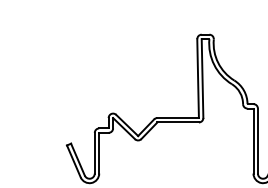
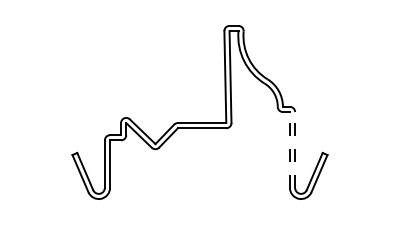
line: (253, 140) -> (289, 149), solid -> dashed
line: (258, 140) -> (295, 149), solid -> dashed

